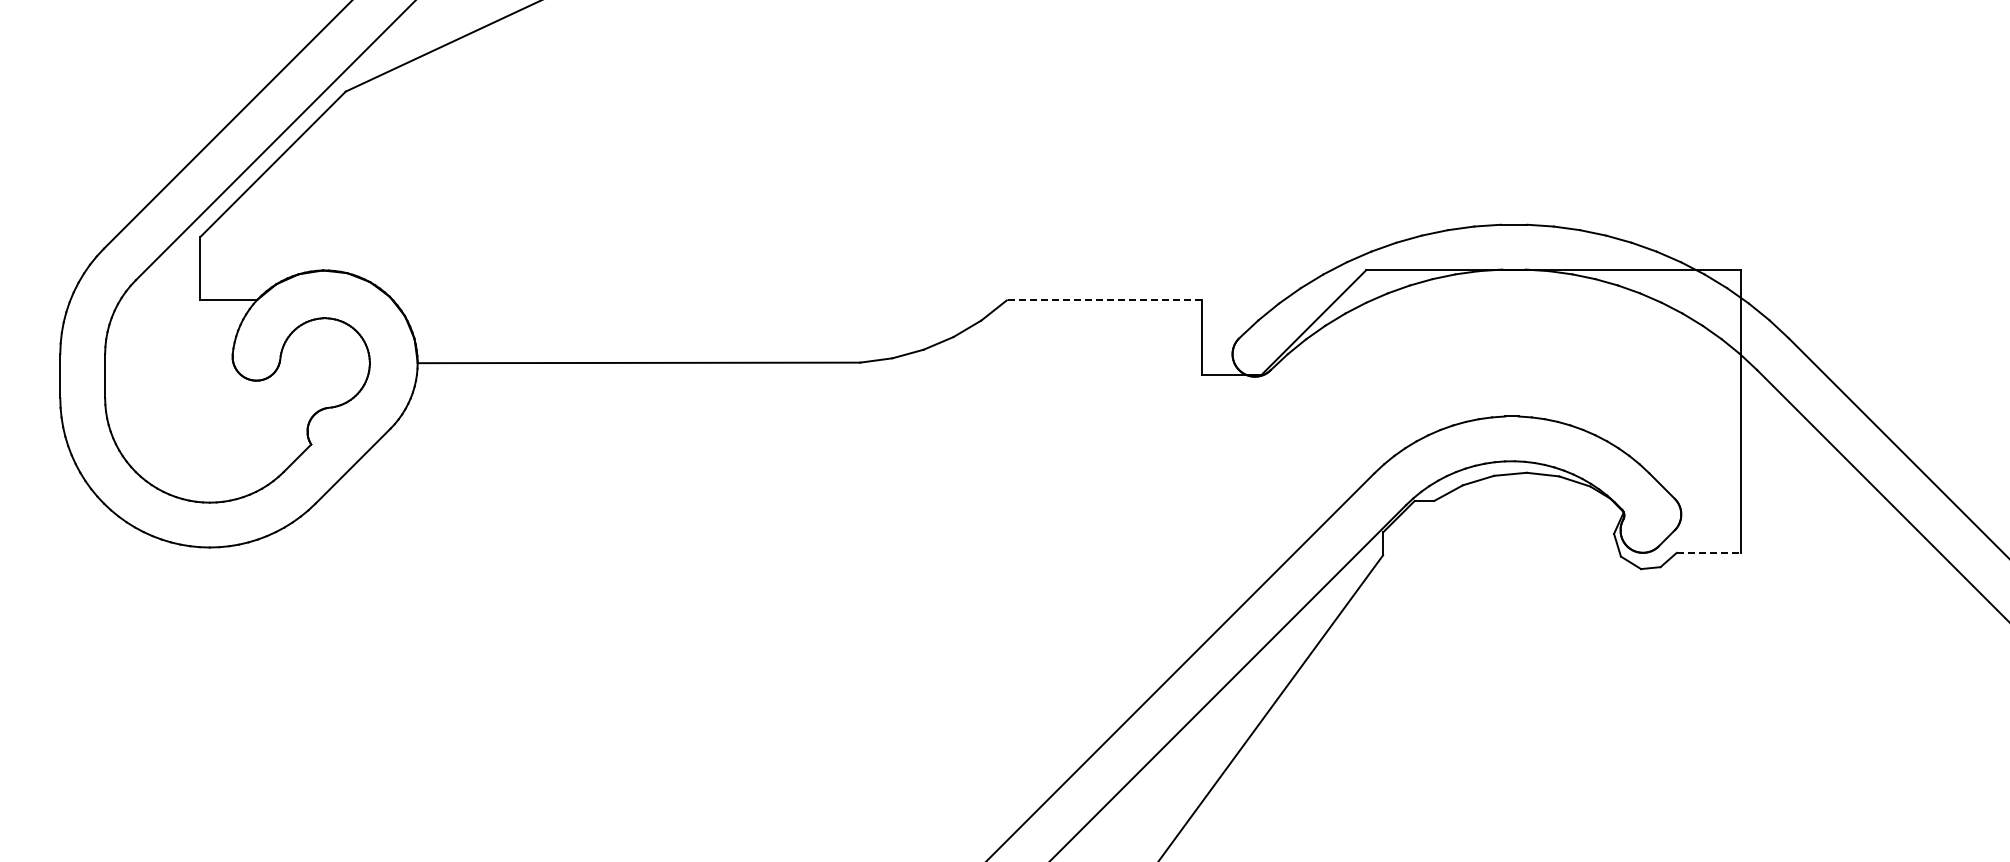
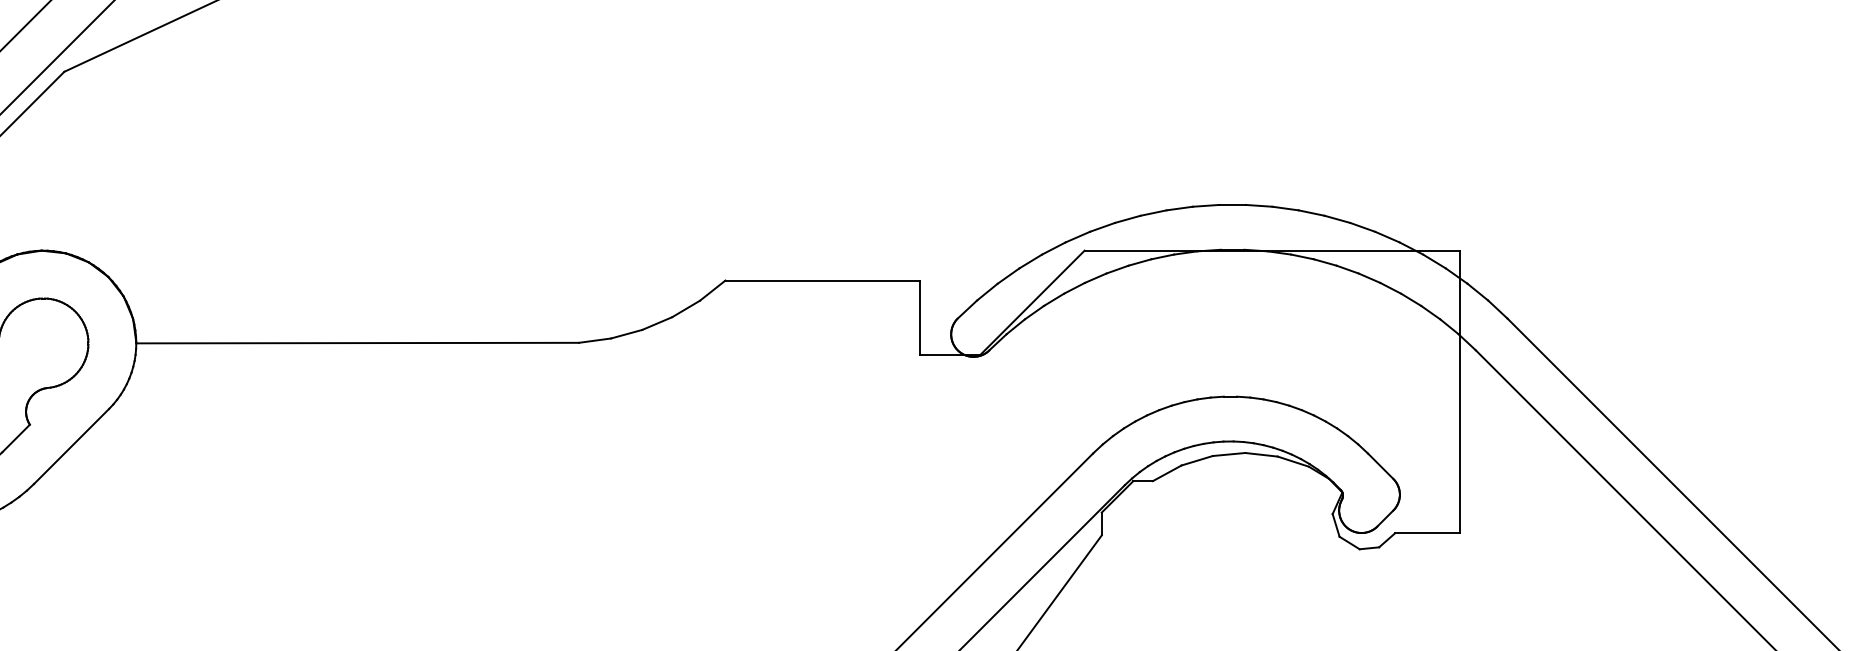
line: (1103, 300) -> (822, 280), dashed -> solid
line: (1709, 552) -> (1428, 532), dashed -> solid

